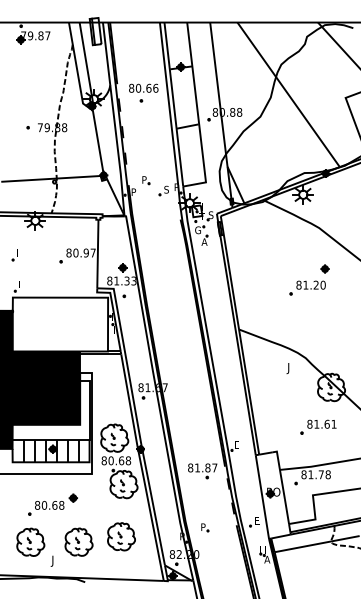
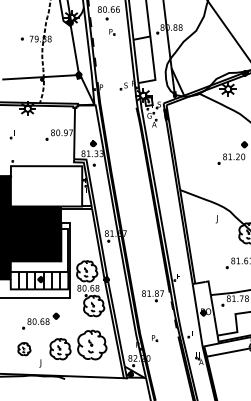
part: (146, 180) -> (112, 32), moved
part: (121, 536) -> (92, 344), size x1.4
part: (30, 541) -> (24, 348), size x0.6

